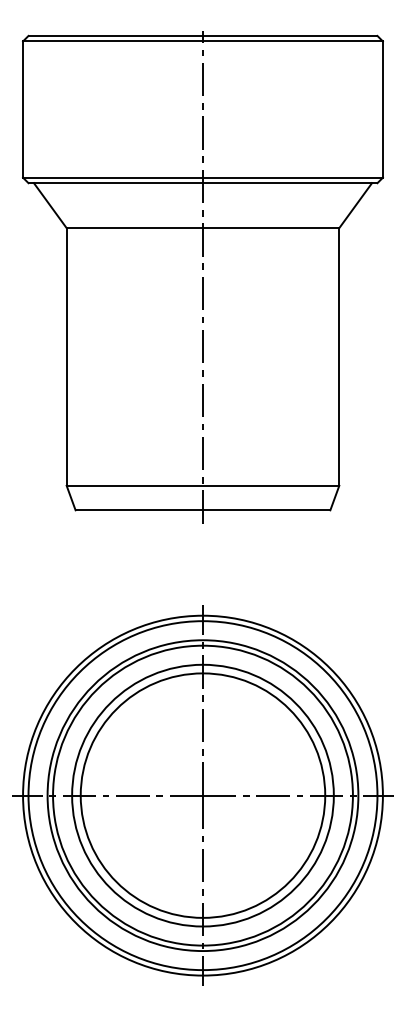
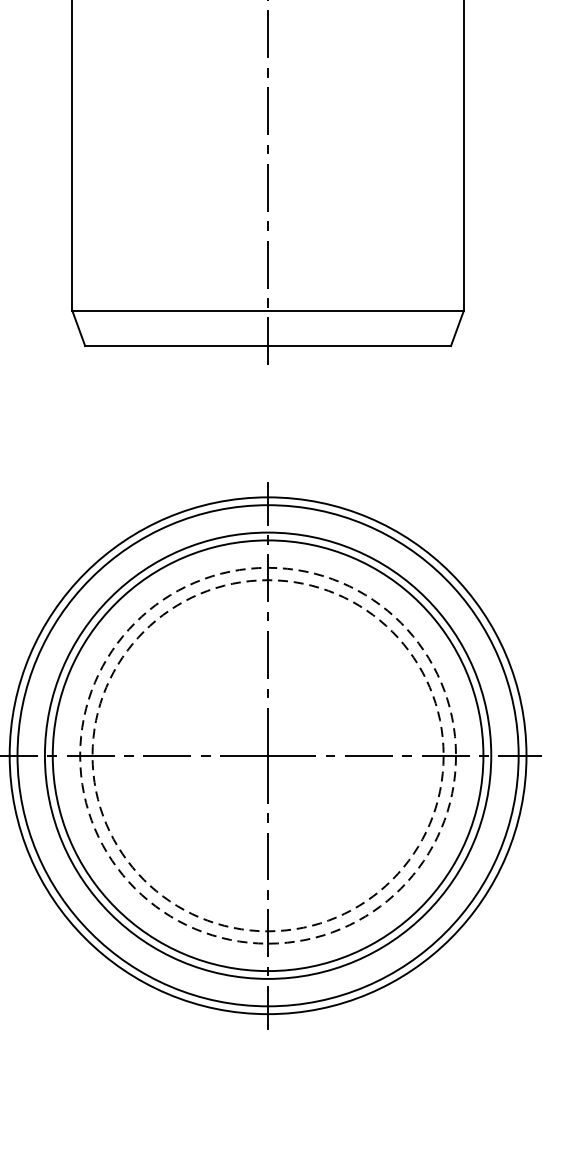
circle: (202, 795) -> (267, 755), solid -> dashed
circle: (202, 795) -> (267, 755), solid -> dashed

